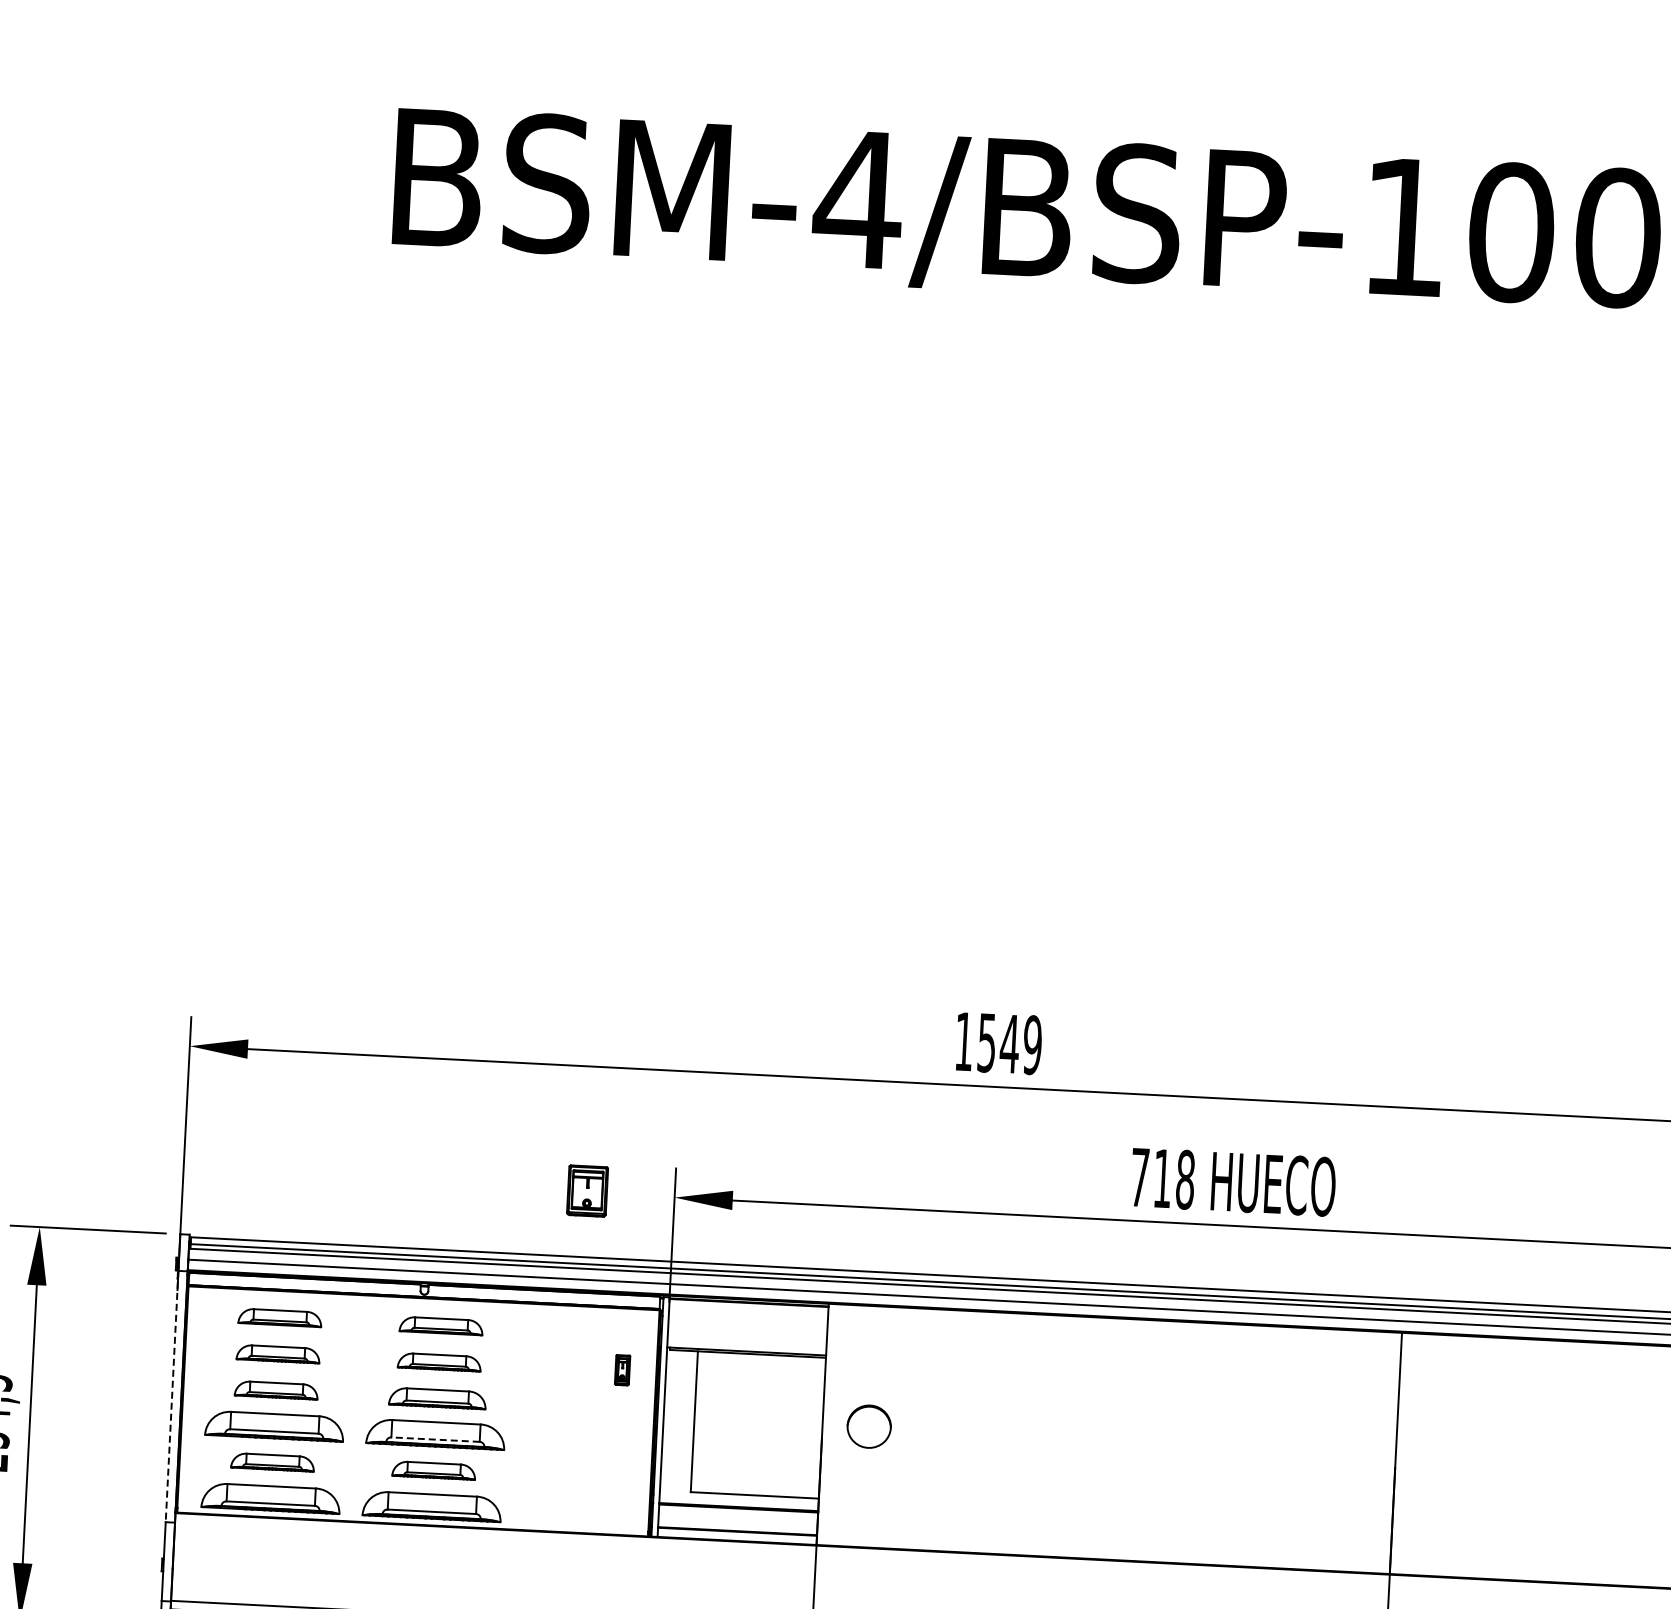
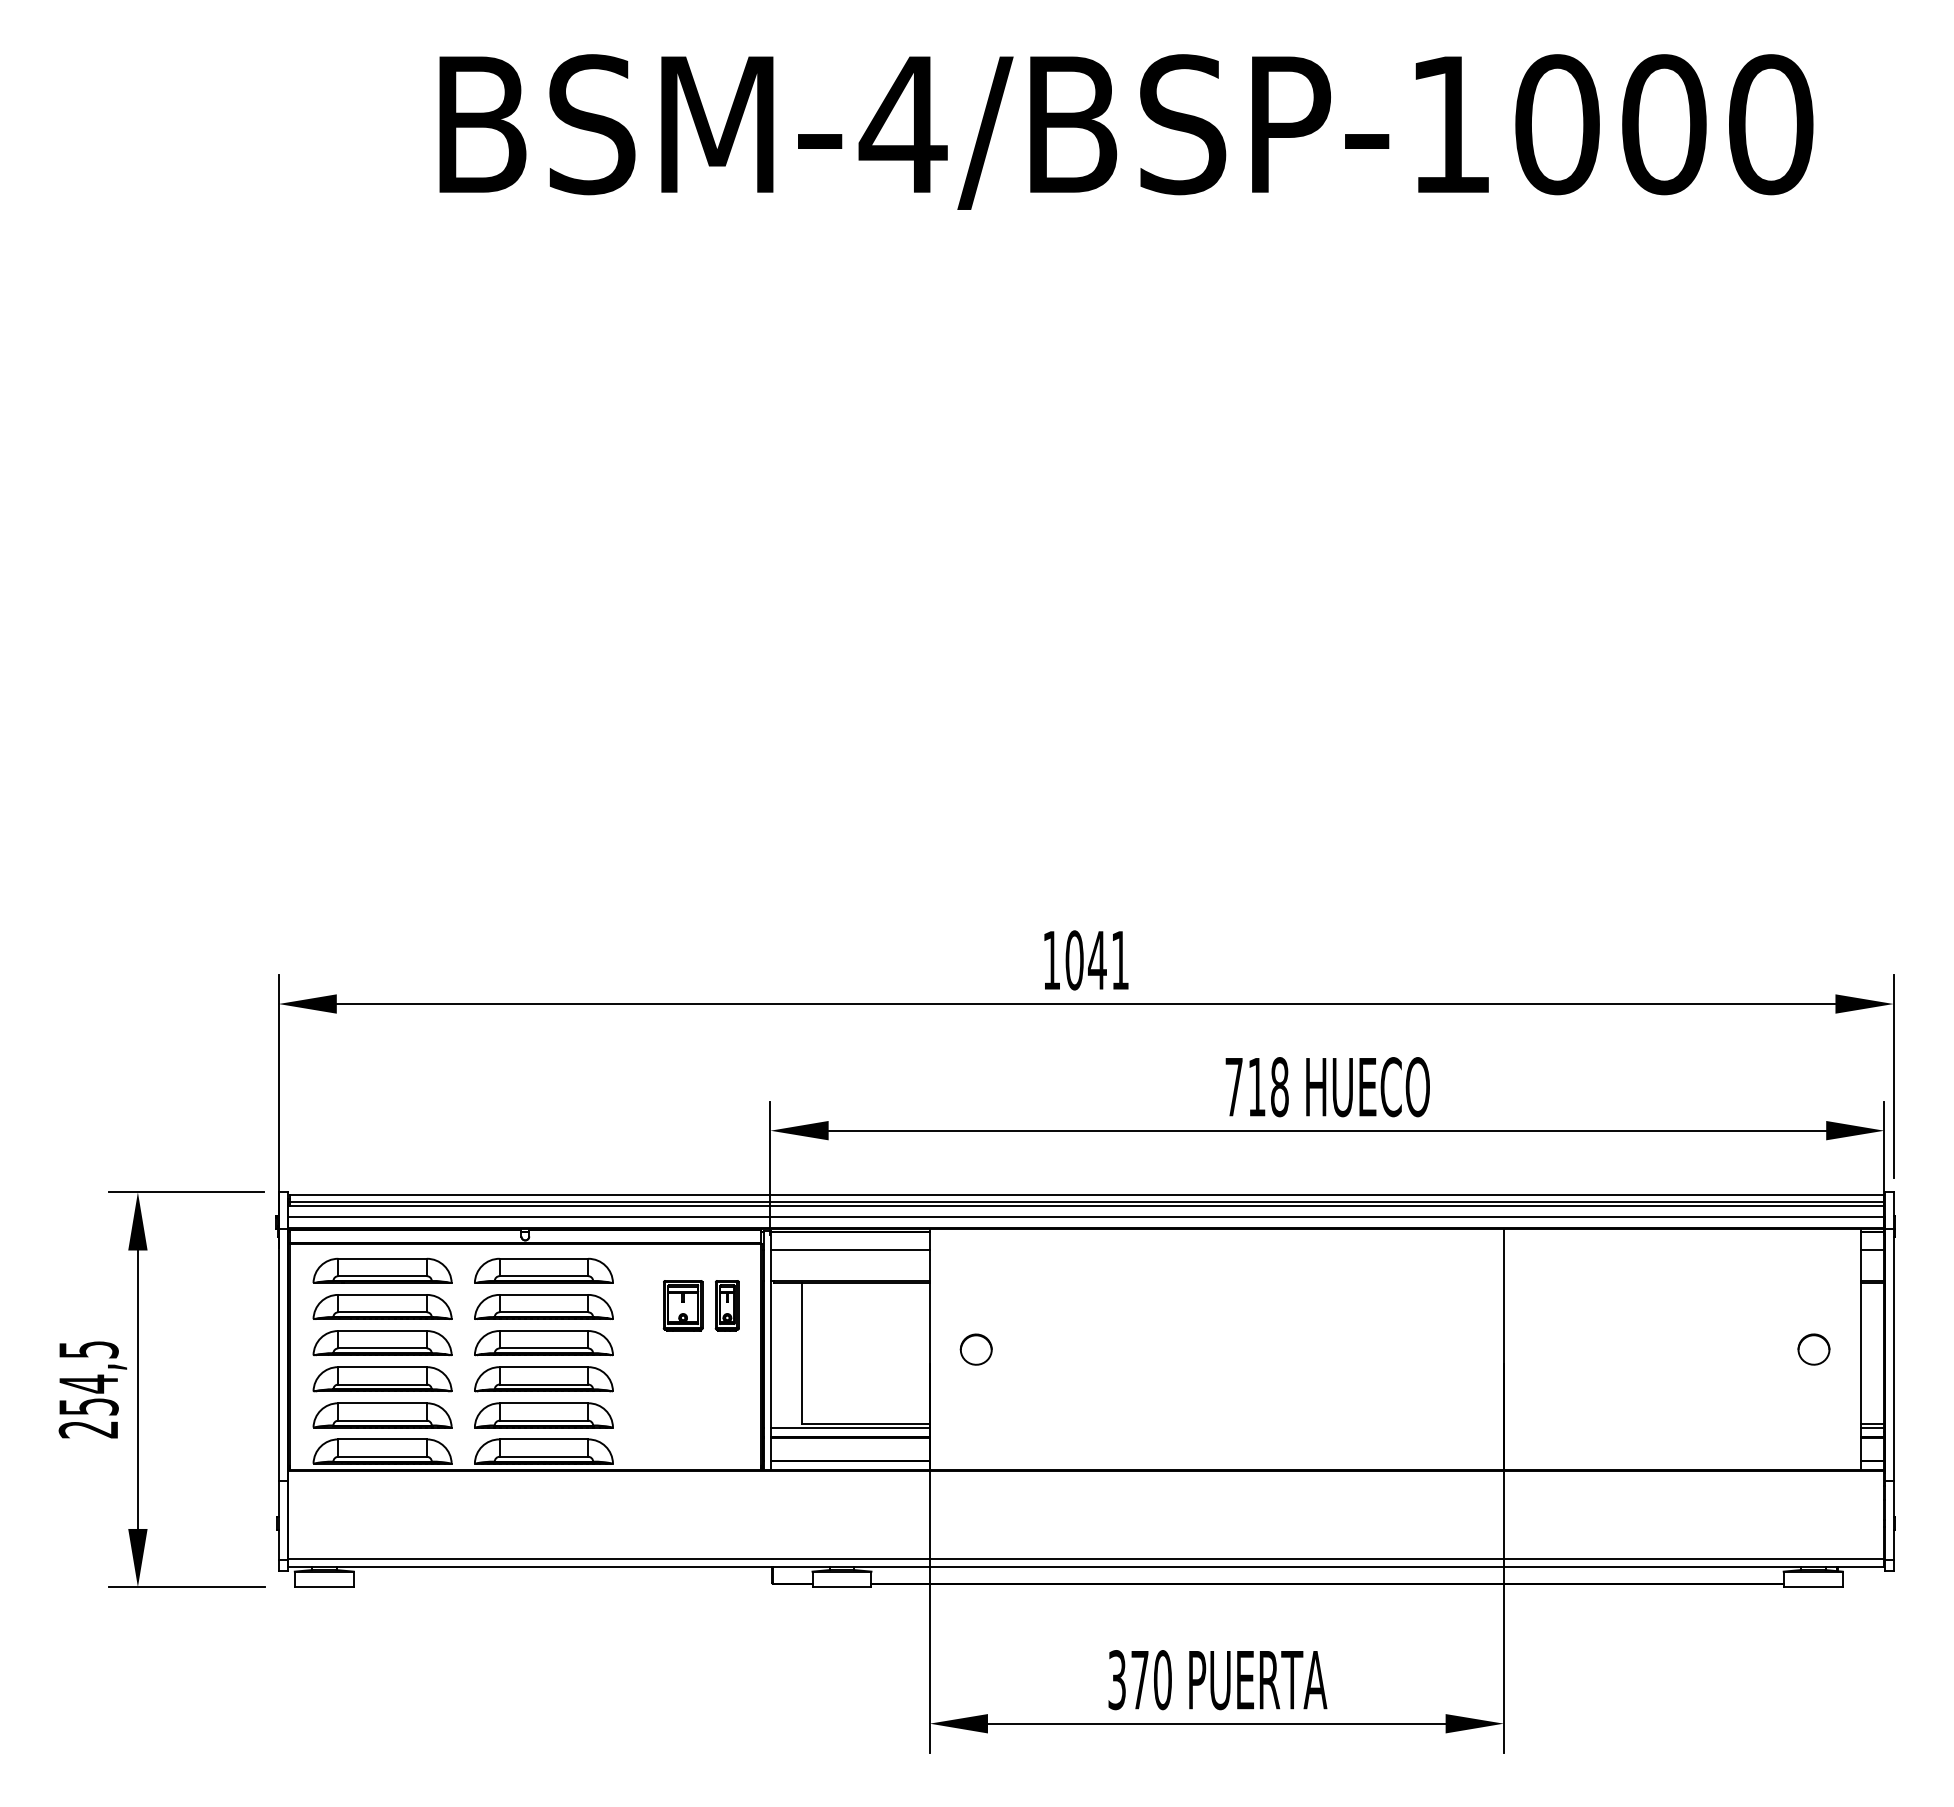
text: (1009, 1044) -> (1097, 960), 1549 -> 1041
part: (586, 1190) -> (682, 1305), moved
part: (280, 1317) -> (382, 1270), size x1.67
line: (747, 1320) -> (849, 1249), added
part: (440, 1325) -> (543, 1270), size x1.67
part: (278, 1353) -> (382, 1306), size x1.67
part: (439, 1361) -> (543, 1306), size x1.67
part: (621, 1369) -> (726, 1305), size x1.67
part: (276, 1390) -> (382, 1343), size x1.67
line: (171, 1396) -> (278, 1354), dashed -> solid
part: (437, 1398) -> (543, 1343), size x1.43
part: (868, 1426) -> (975, 1349), size x0.71
line: (435, 1439) -> (543, 1384), dashed -> solid
part: (272, 1462) -> (382, 1415), size x1.67
part: (433, 1470) -> (543, 1415), size x1.67
line: (738, 1498) -> (849, 1428), added

